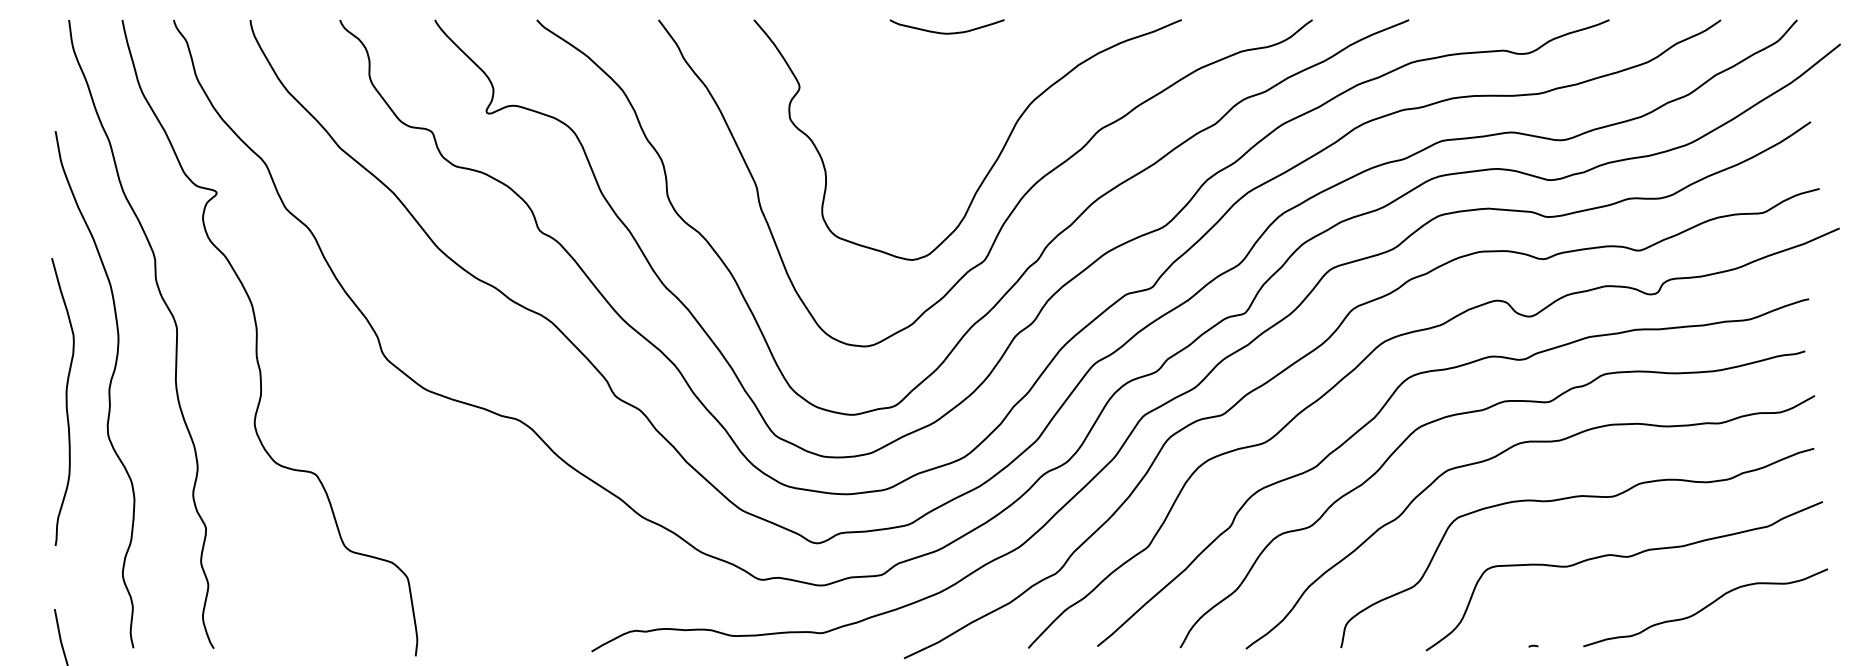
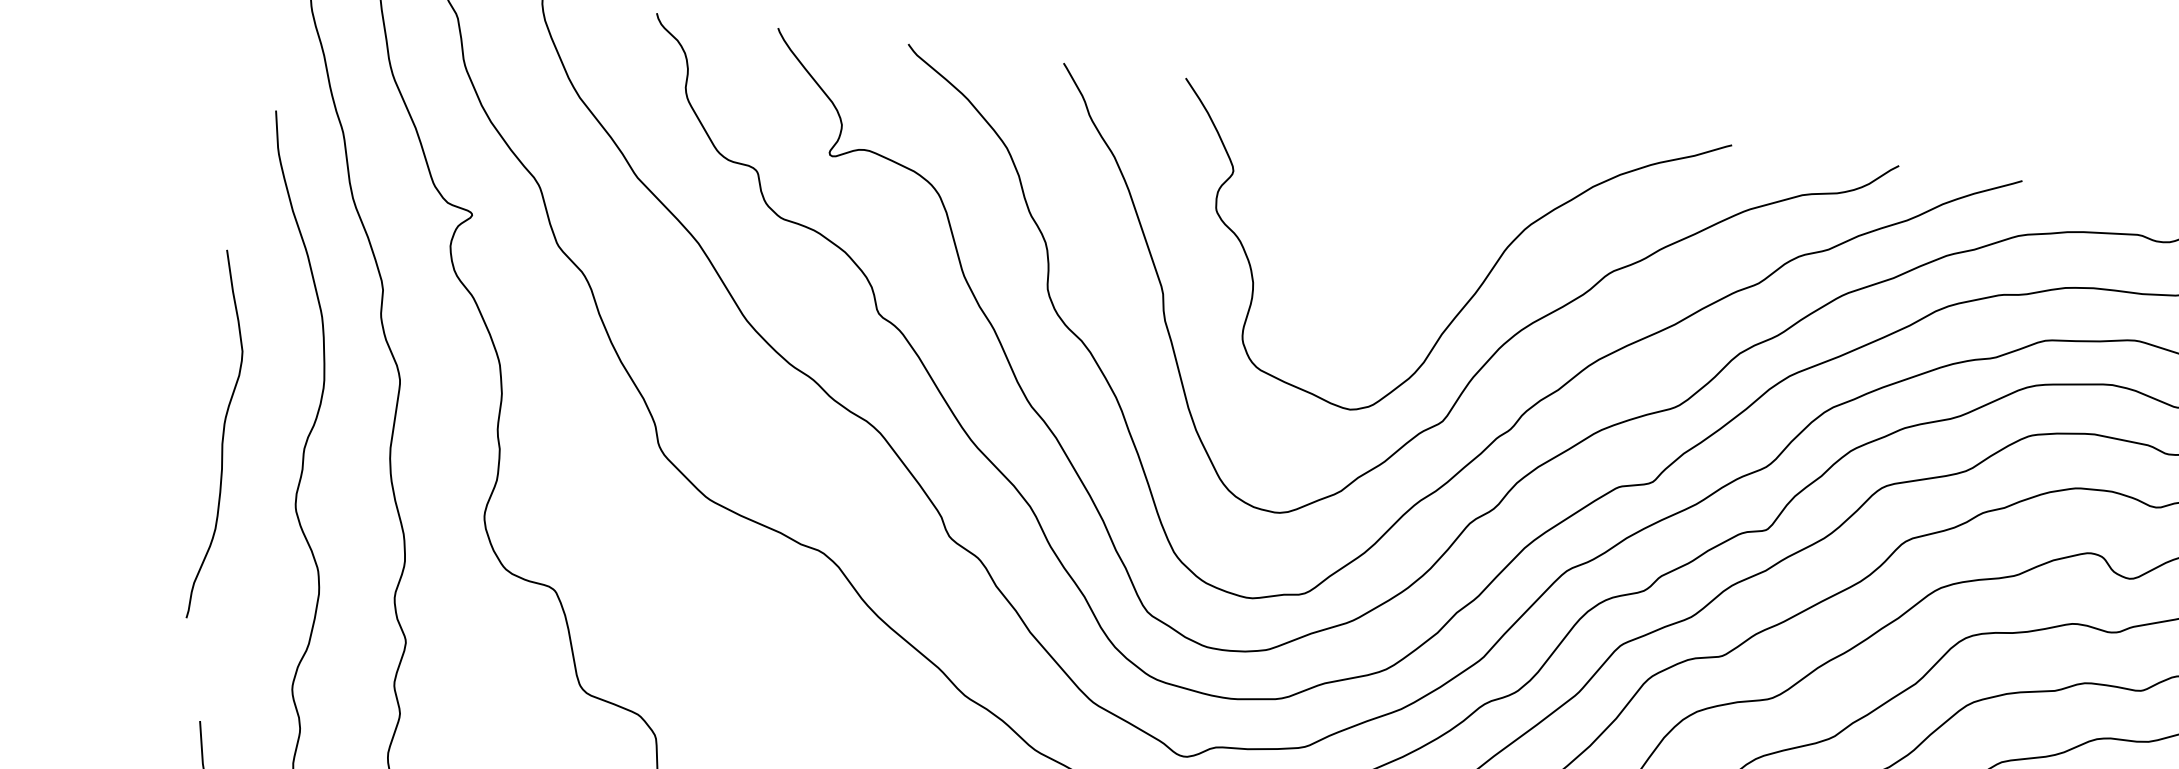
curve: (946, 32) -> (1429, 124), removed
curve: (65, 401) -> (221, 435), moved

